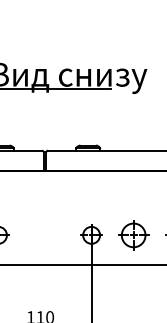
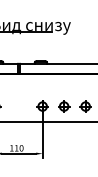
part: (134, 235) -> (64, 106), size x0.71

